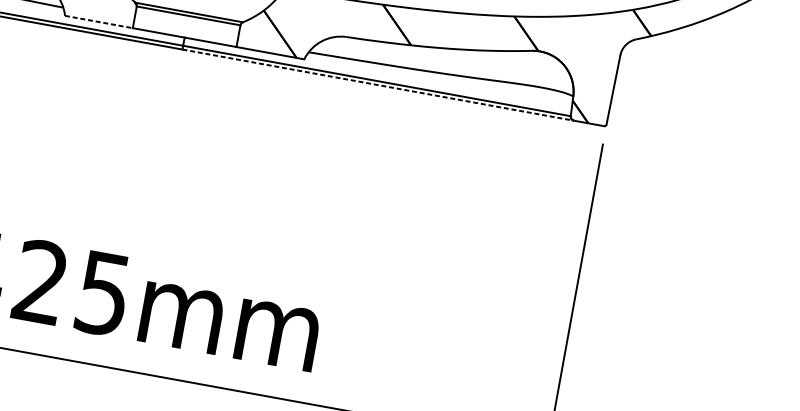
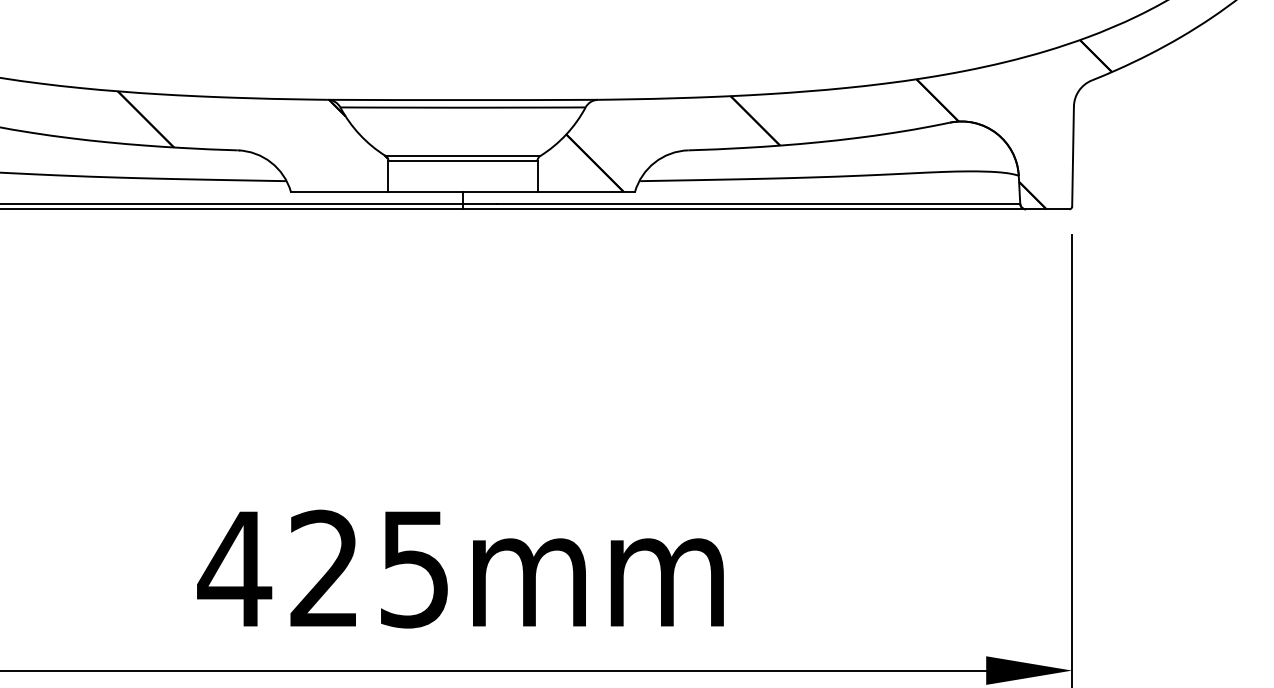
line: (98, 22) -> (339, 192), dashed -> solid
line: (378, 85) -> (744, 209), dashed -> solid

